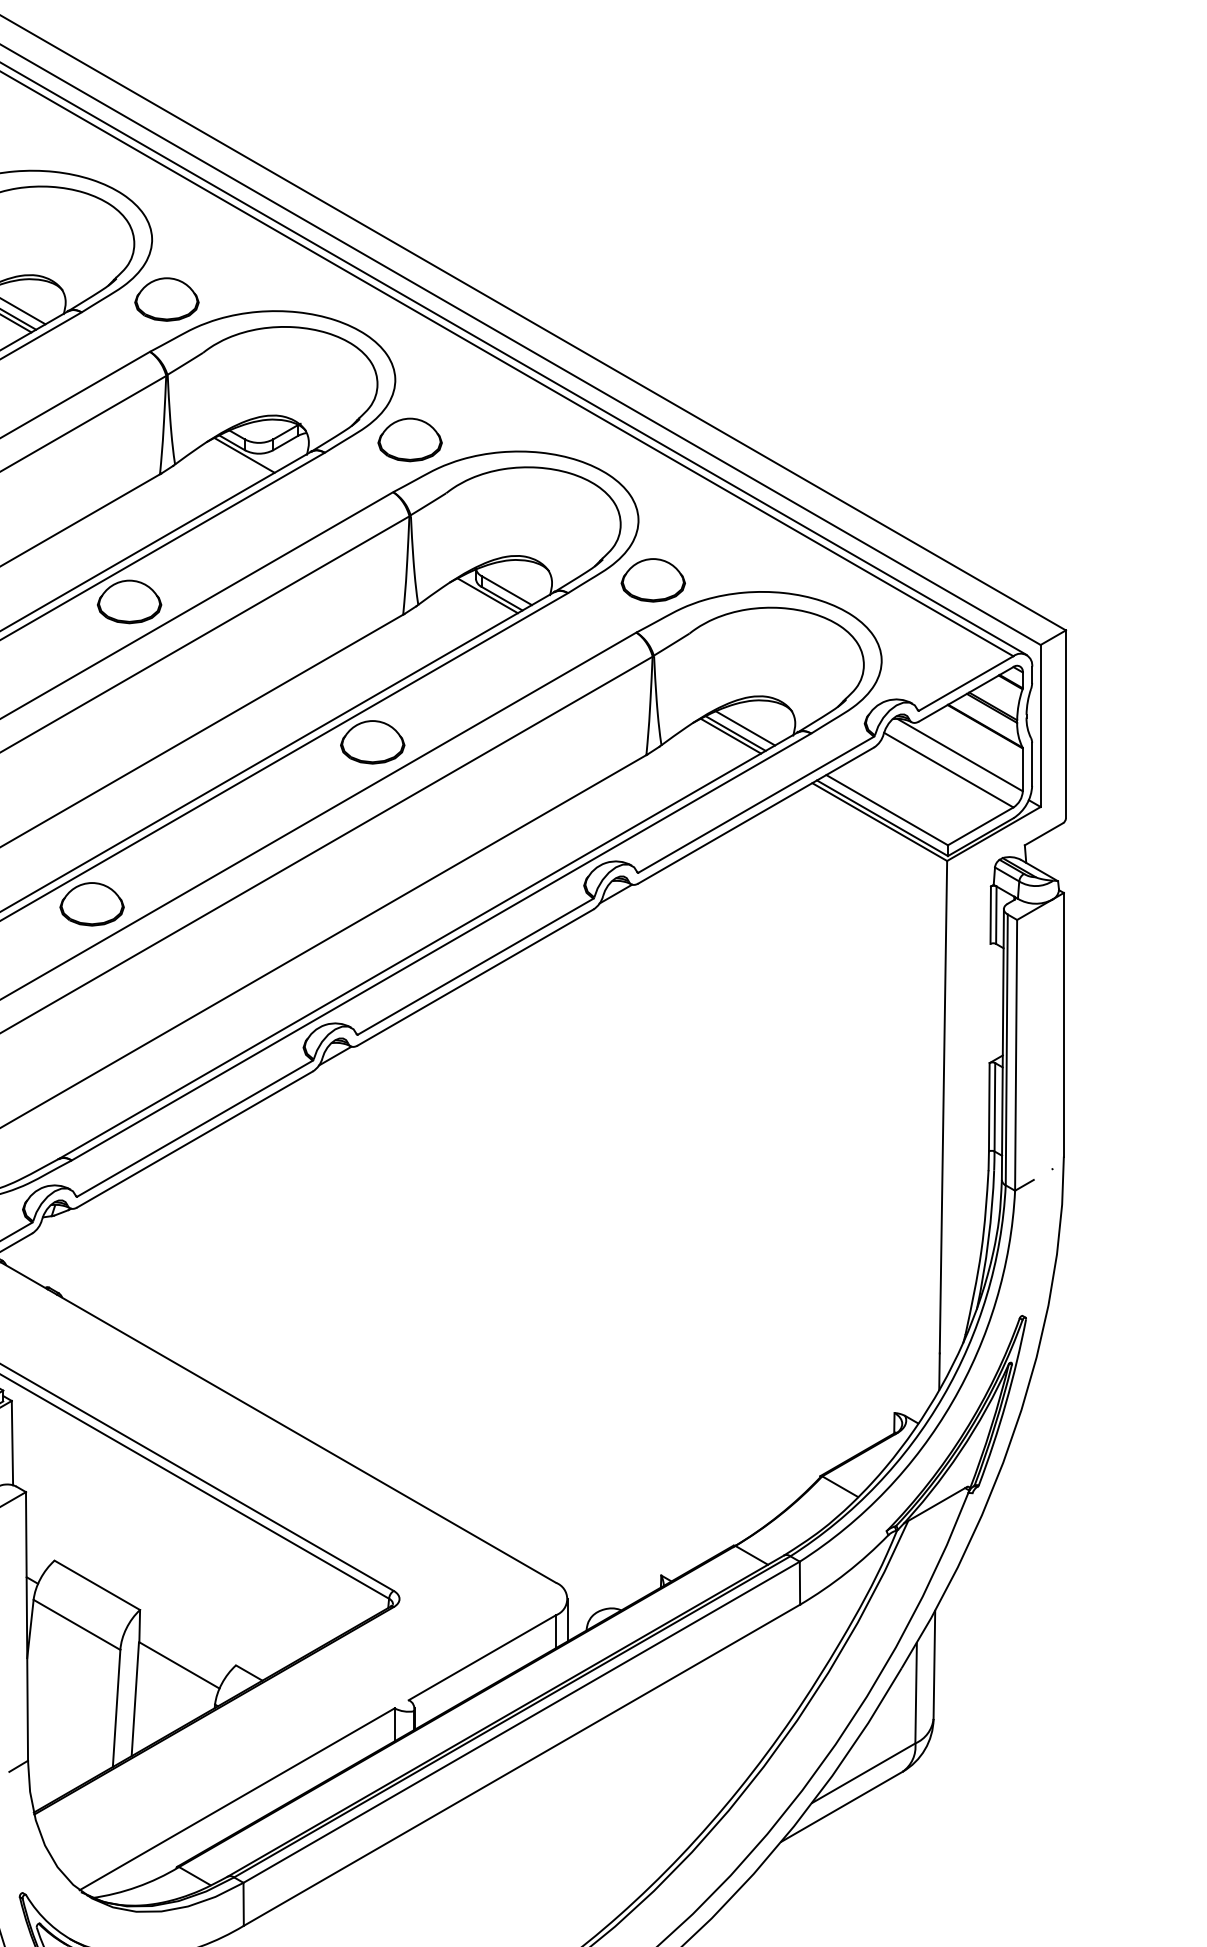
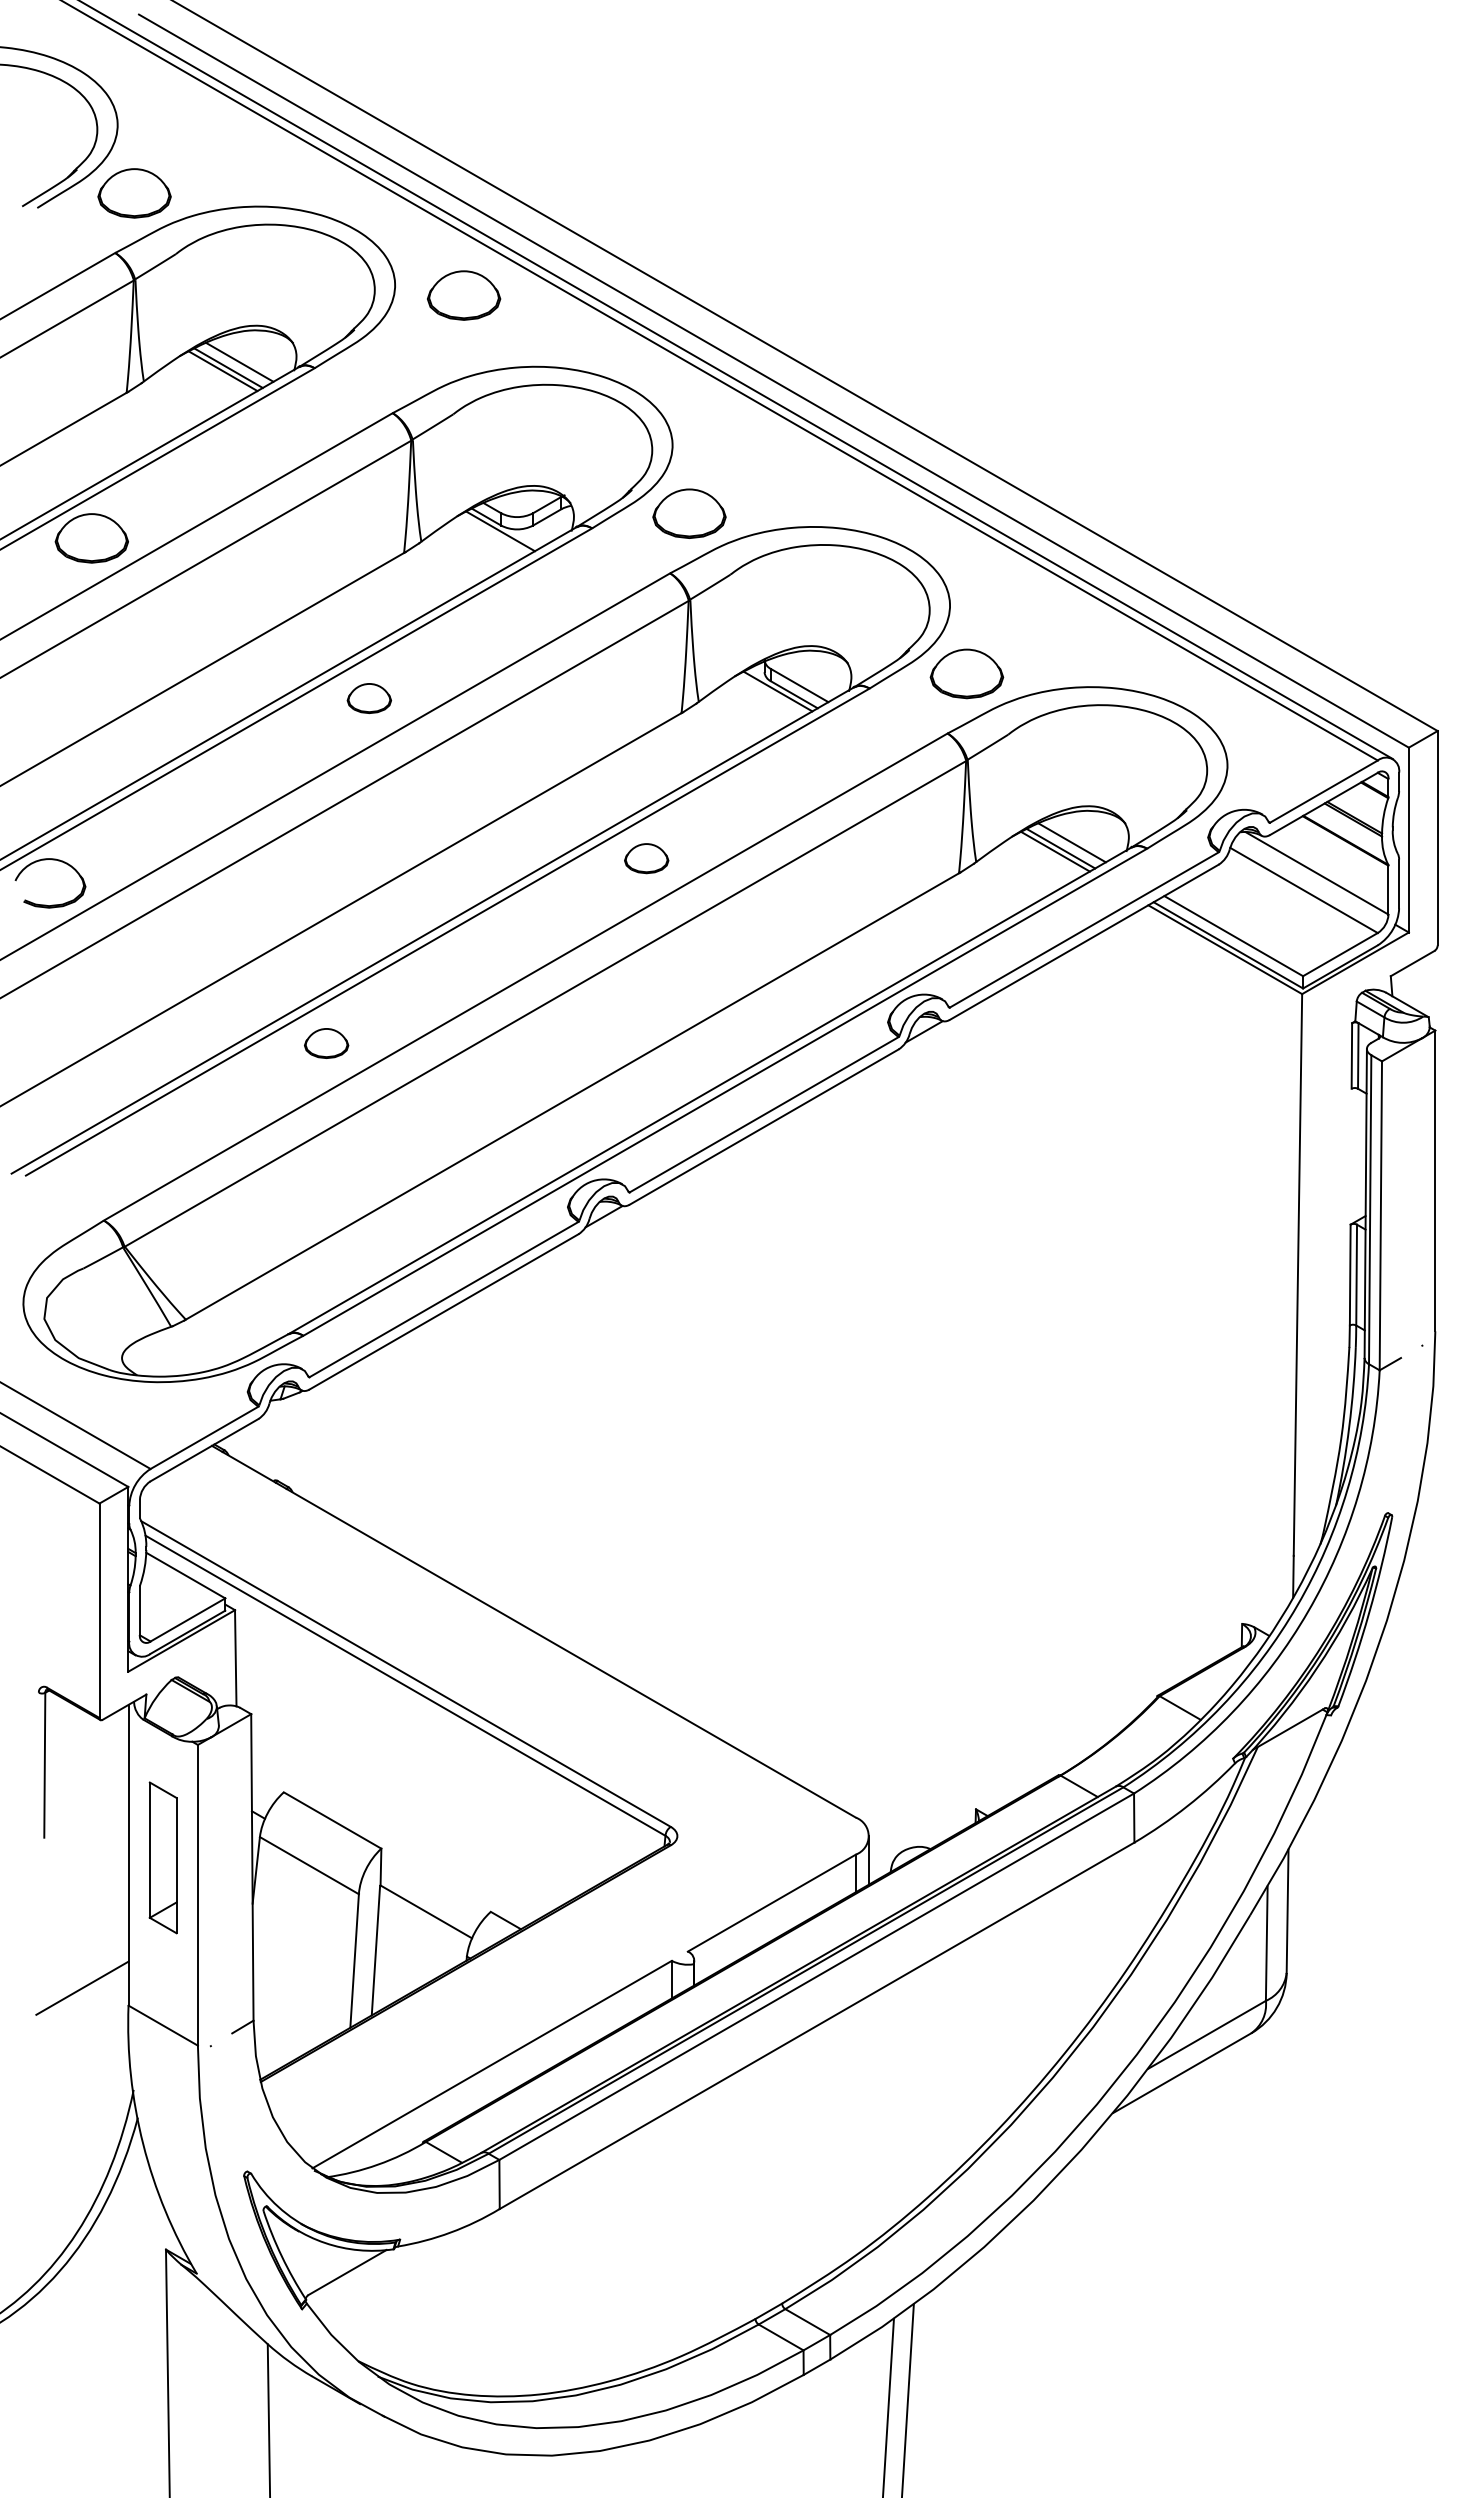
part: (167, 299) -> (464, 295), moved
part: (129, 601) -> (369, 698), size x0.6
part: (372, 742) -> (646, 858), size x0.6
part: (91, 904) -> (326, 1043), size x0.6

